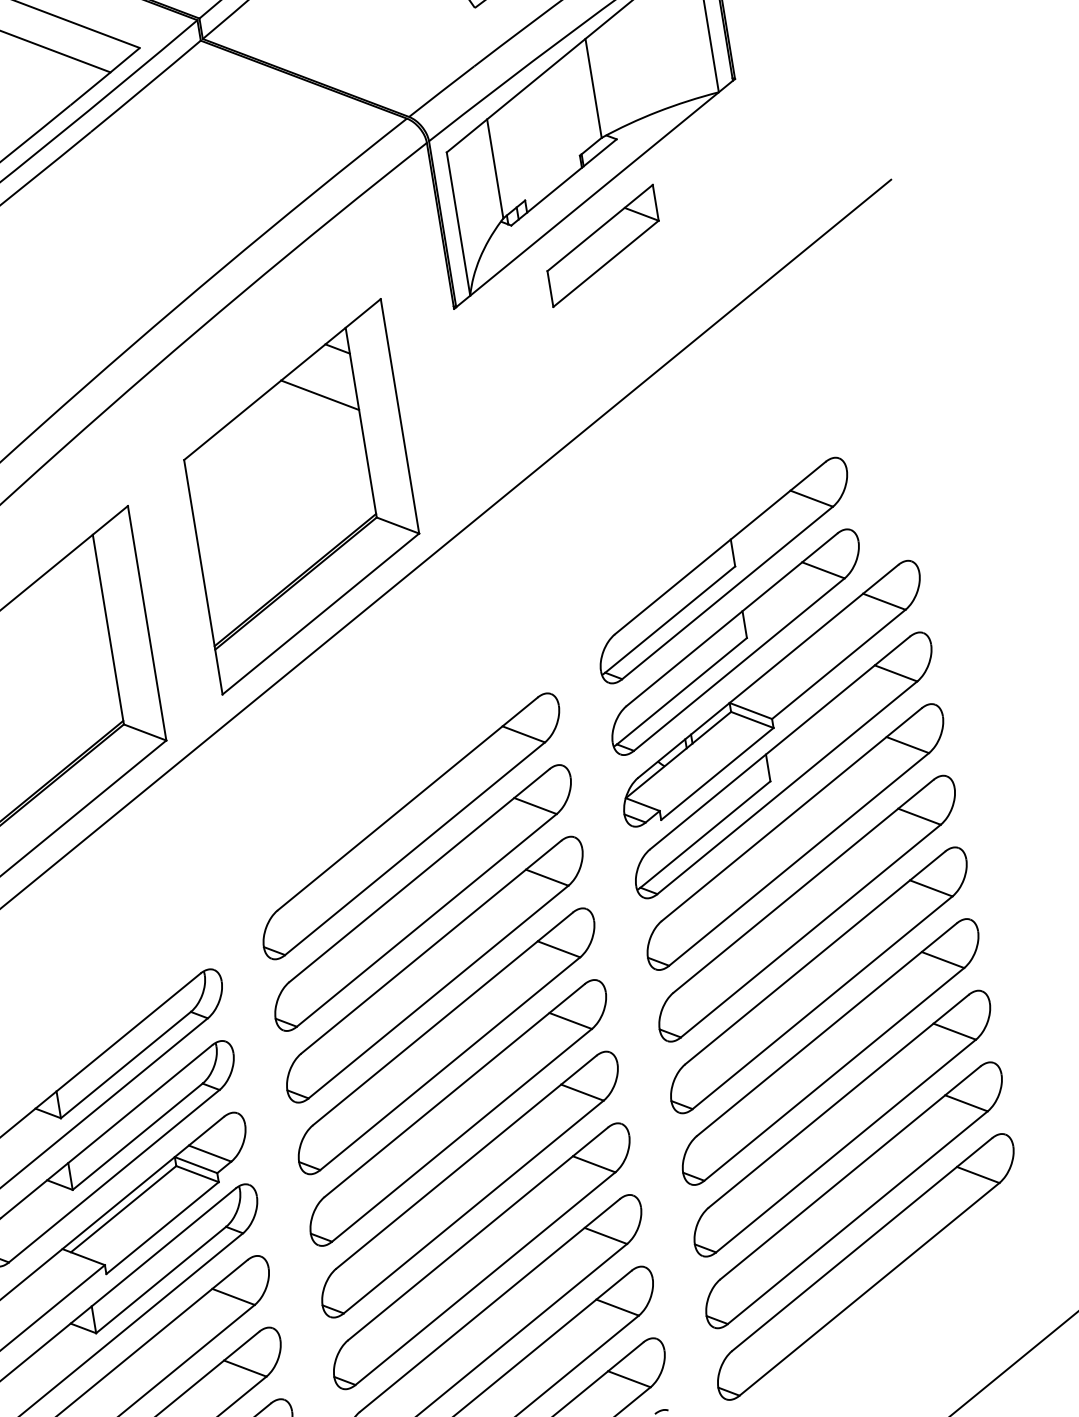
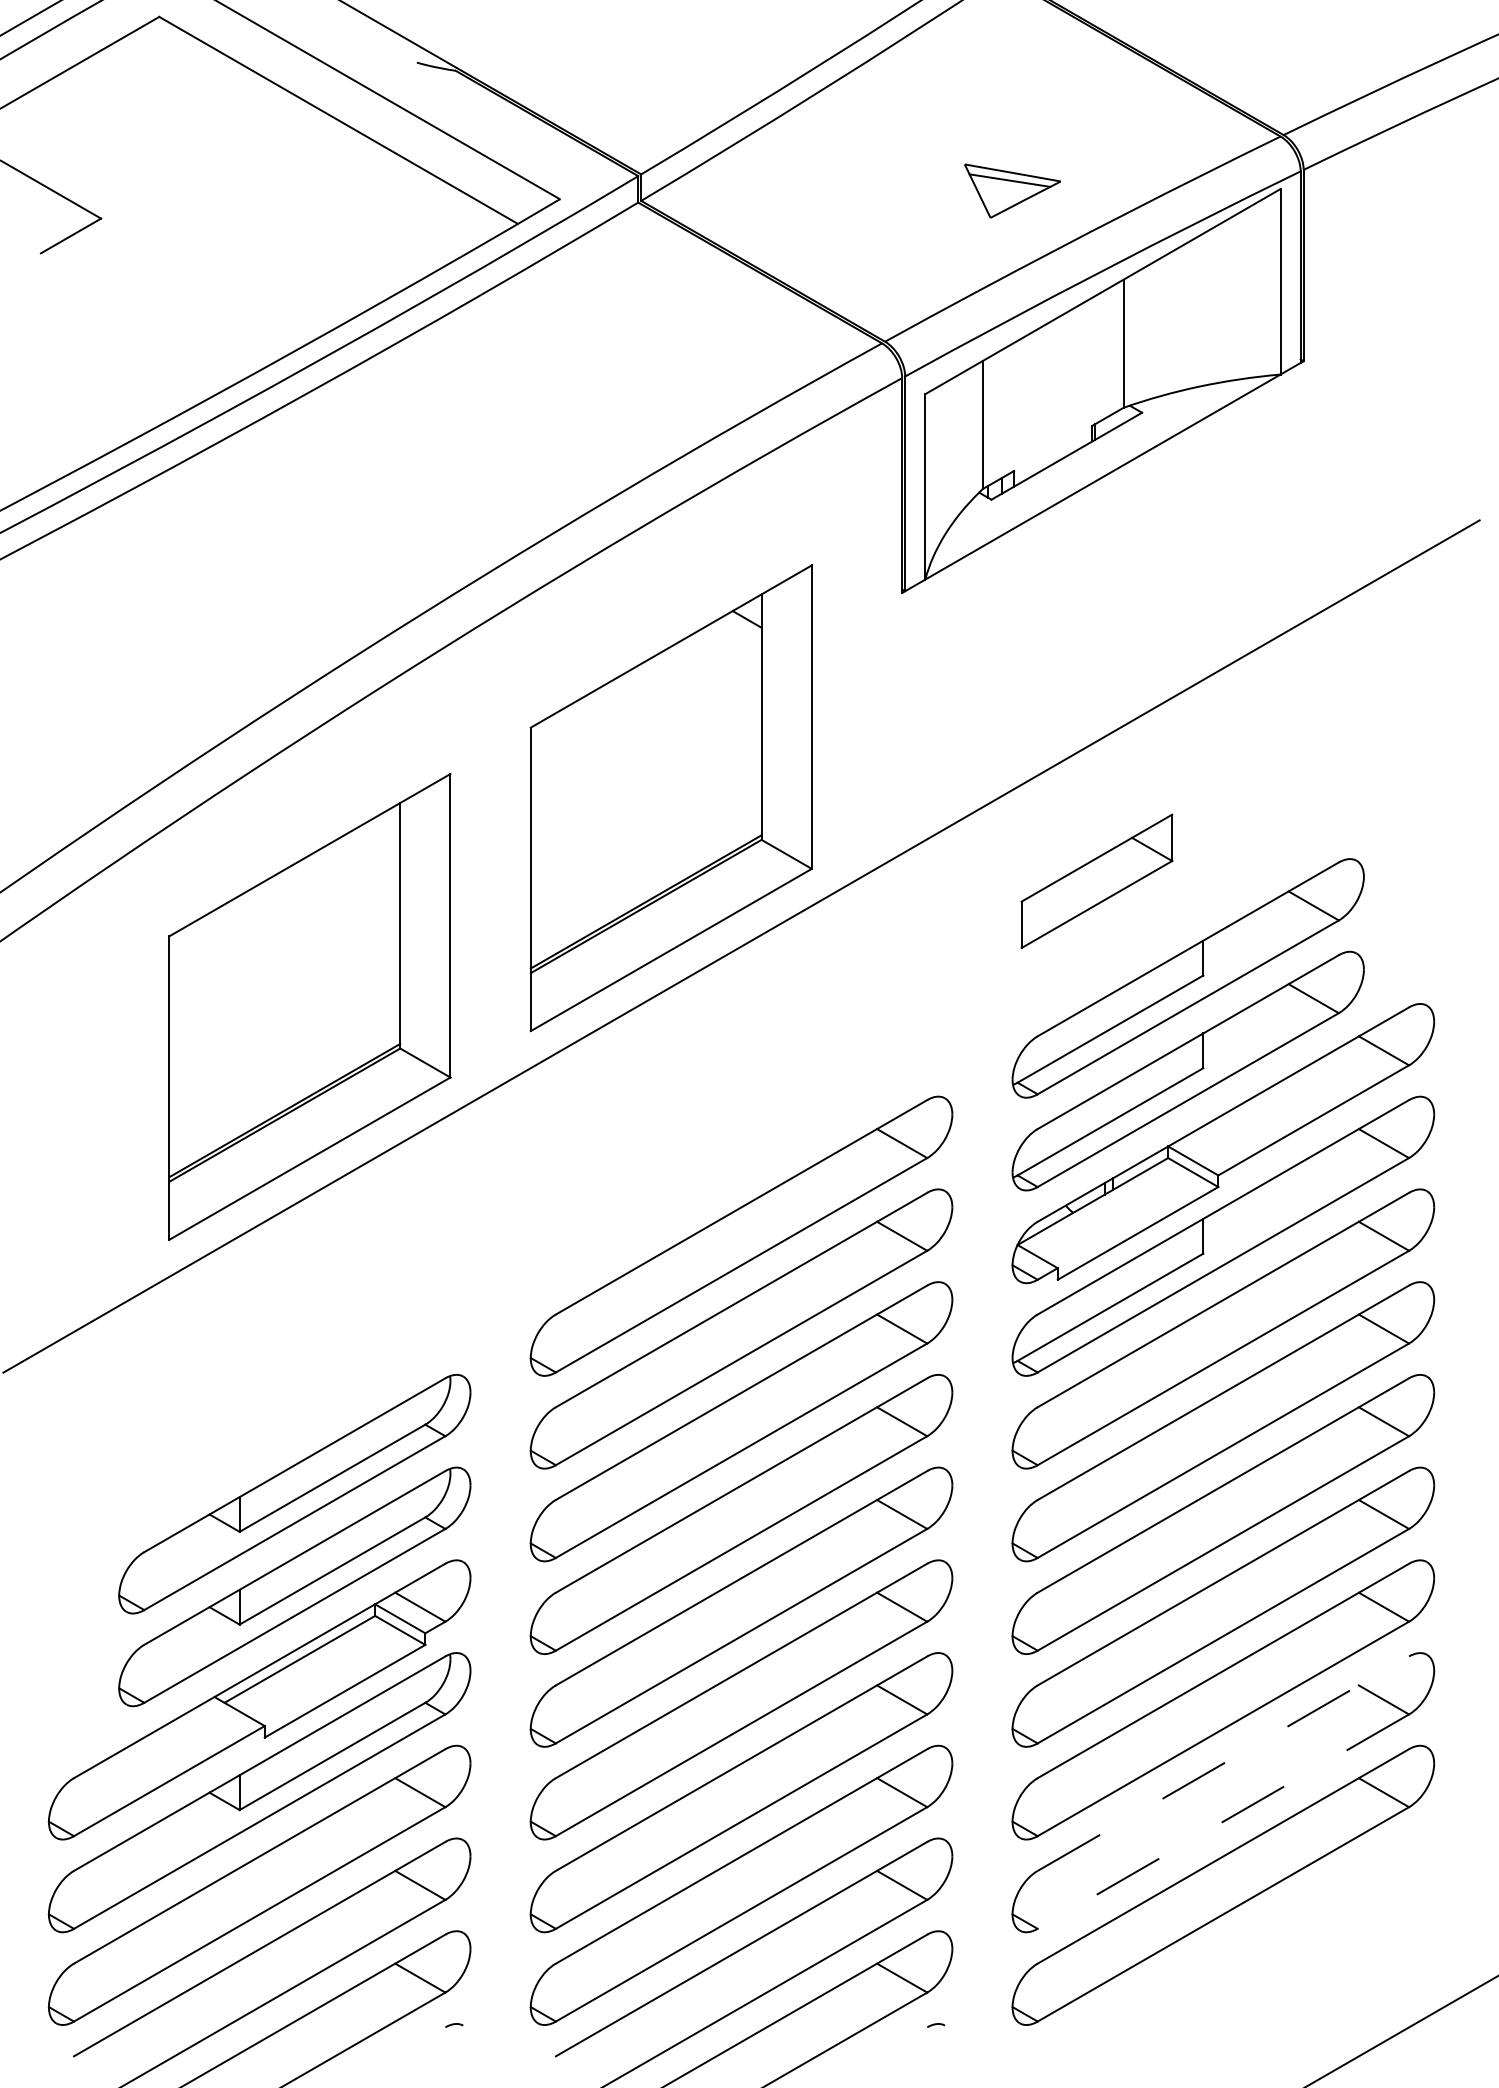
part: (602, 245) -> (1096, 880), moved
line: (320, 394) -> (715, 673), removed
line: (850, 1172) -> (1223, 1763), solid -> dashed
line: (857, 1217) -> (1222, 1821), solid -> dashed

